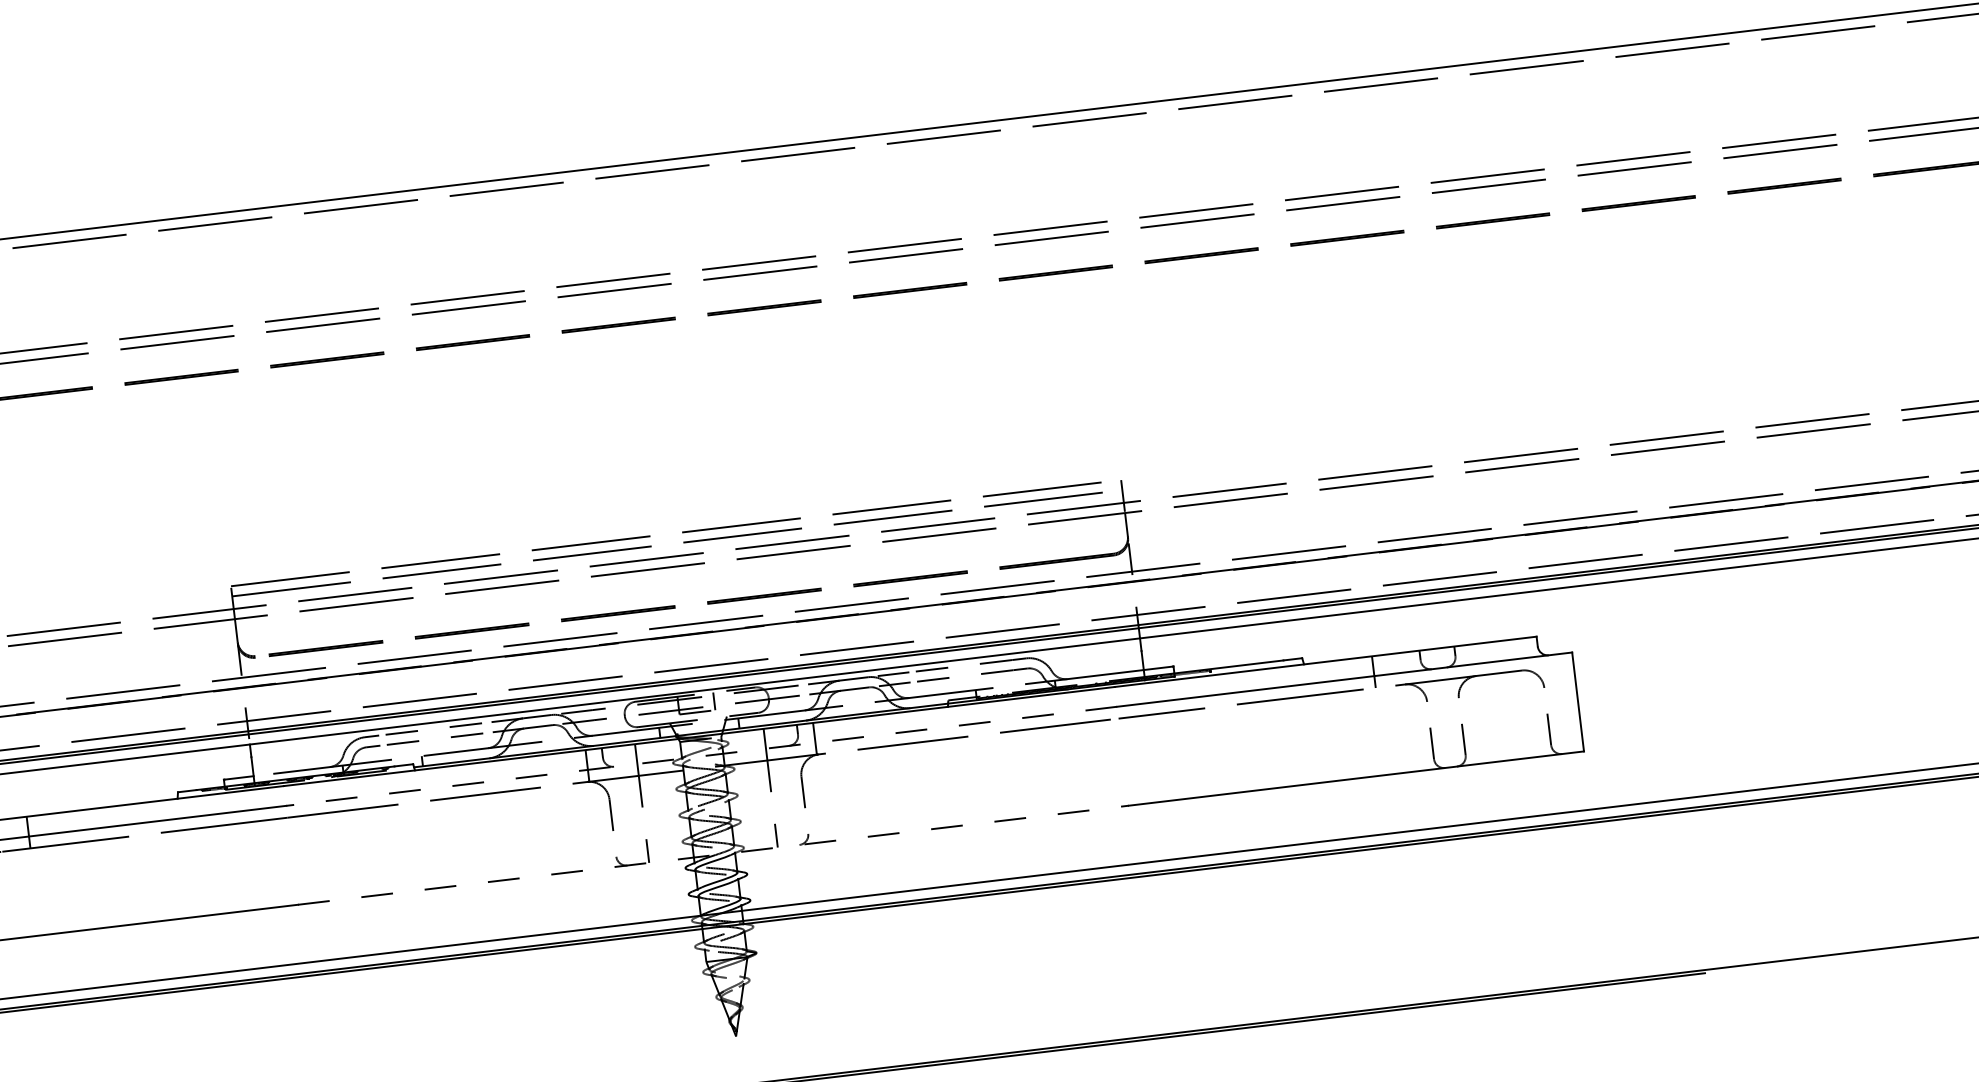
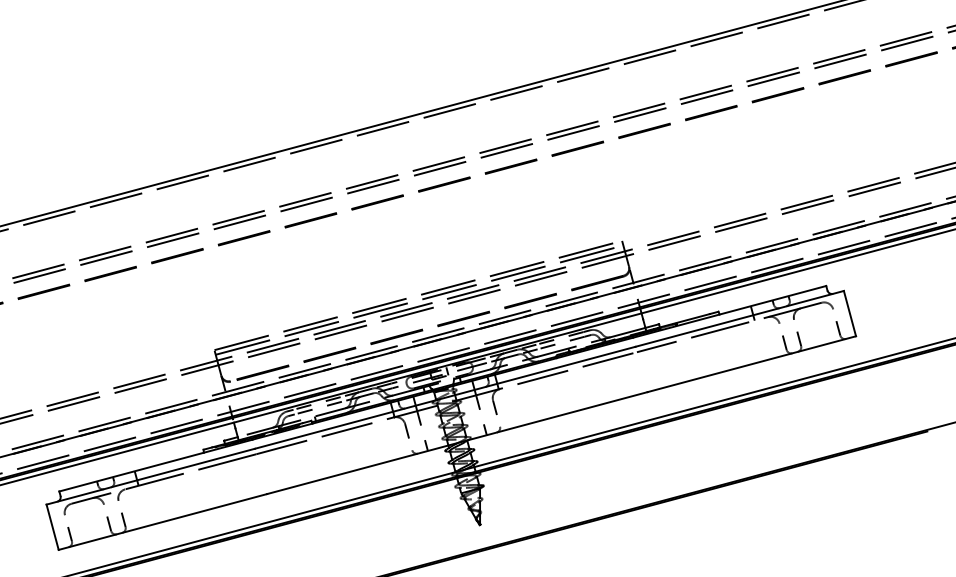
line: (702, 755) -> (445, 397), dashed -> solid
line: (713, 856) -> (457, 443), dashed -> solid

